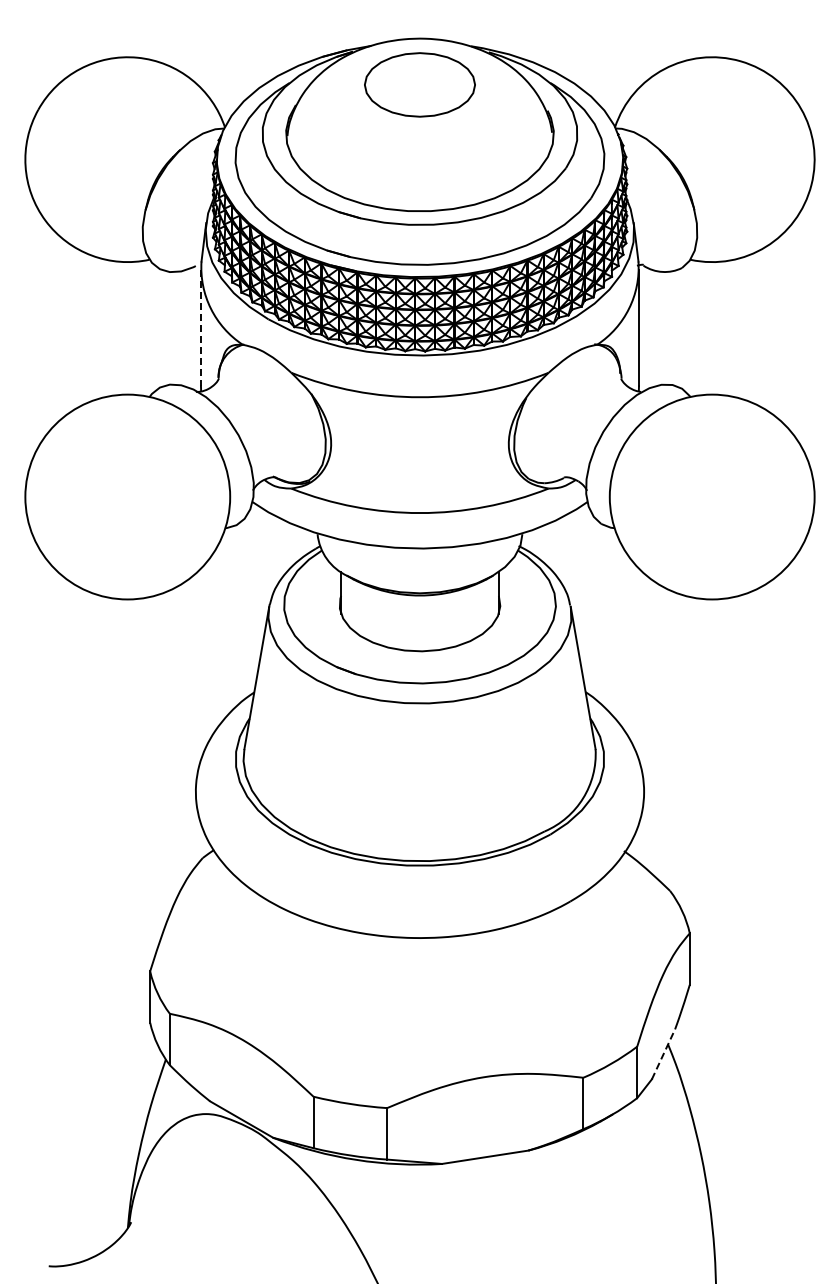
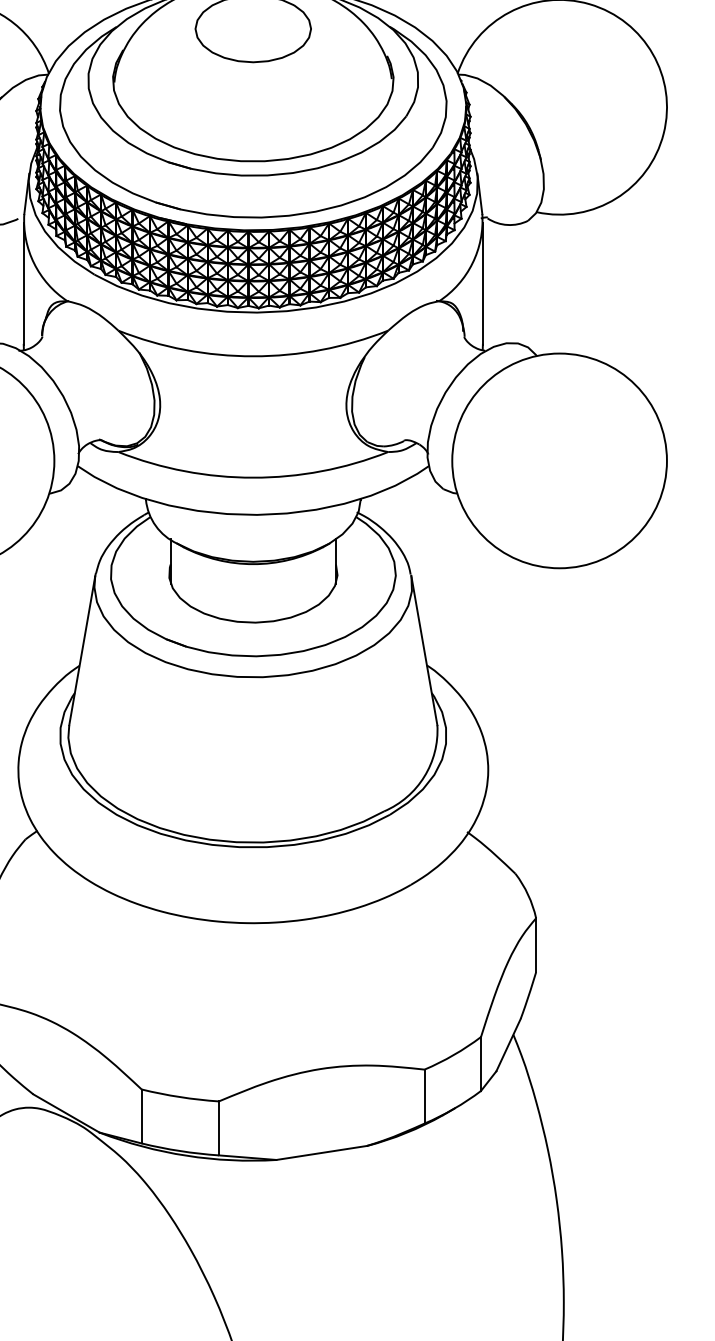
line: (200, 328) -> (23, 284), dashed -> solid
line: (663, 1053) -> (508, 1044), dashed -> solid

